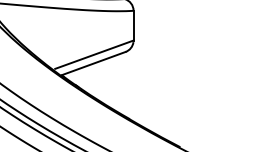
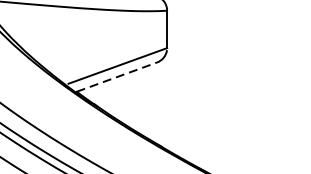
line: (93, 63) -> (116, 77), solid -> dashed

